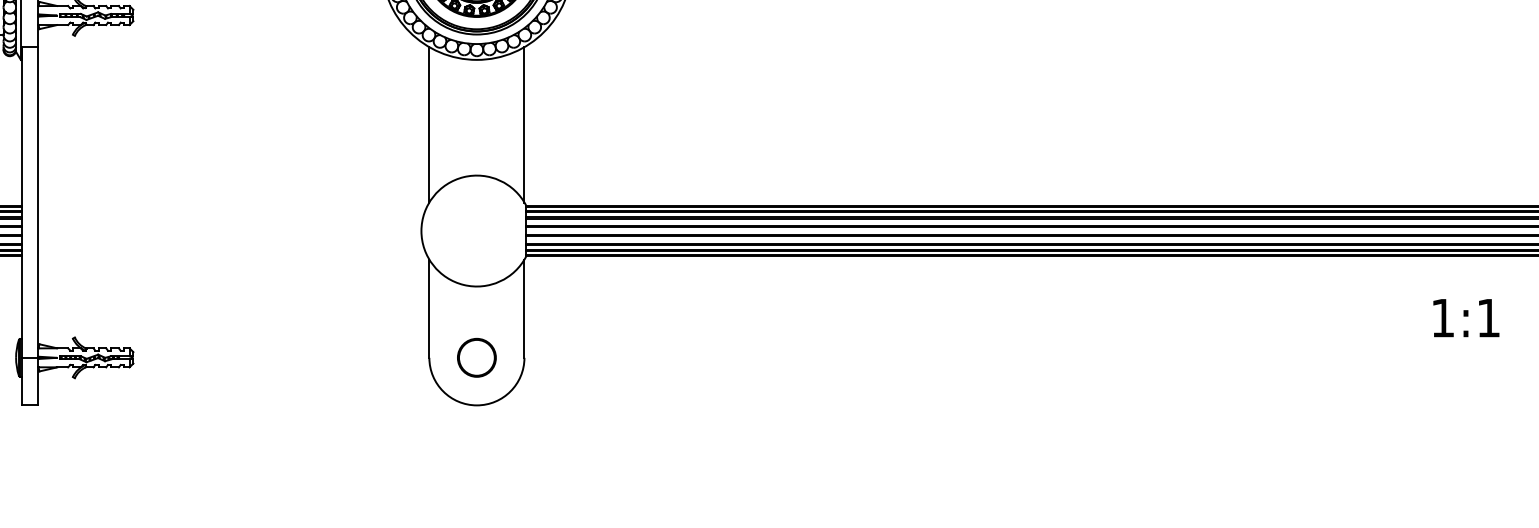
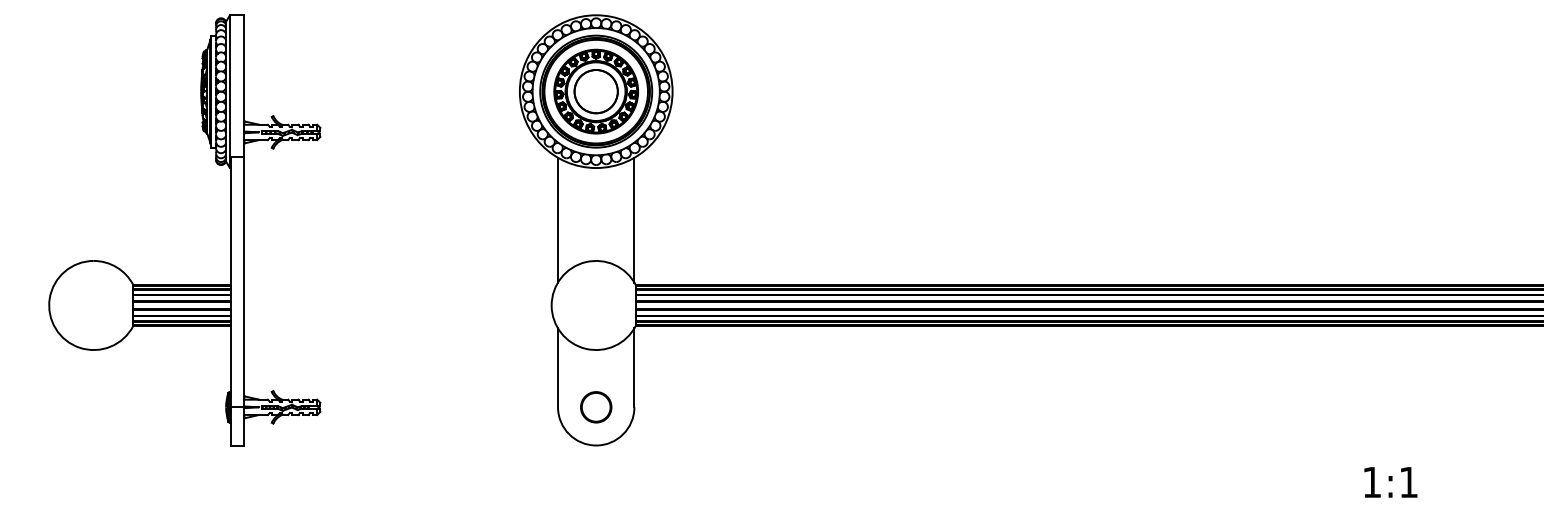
text: (1465, 318) -> (1390, 482), moved

